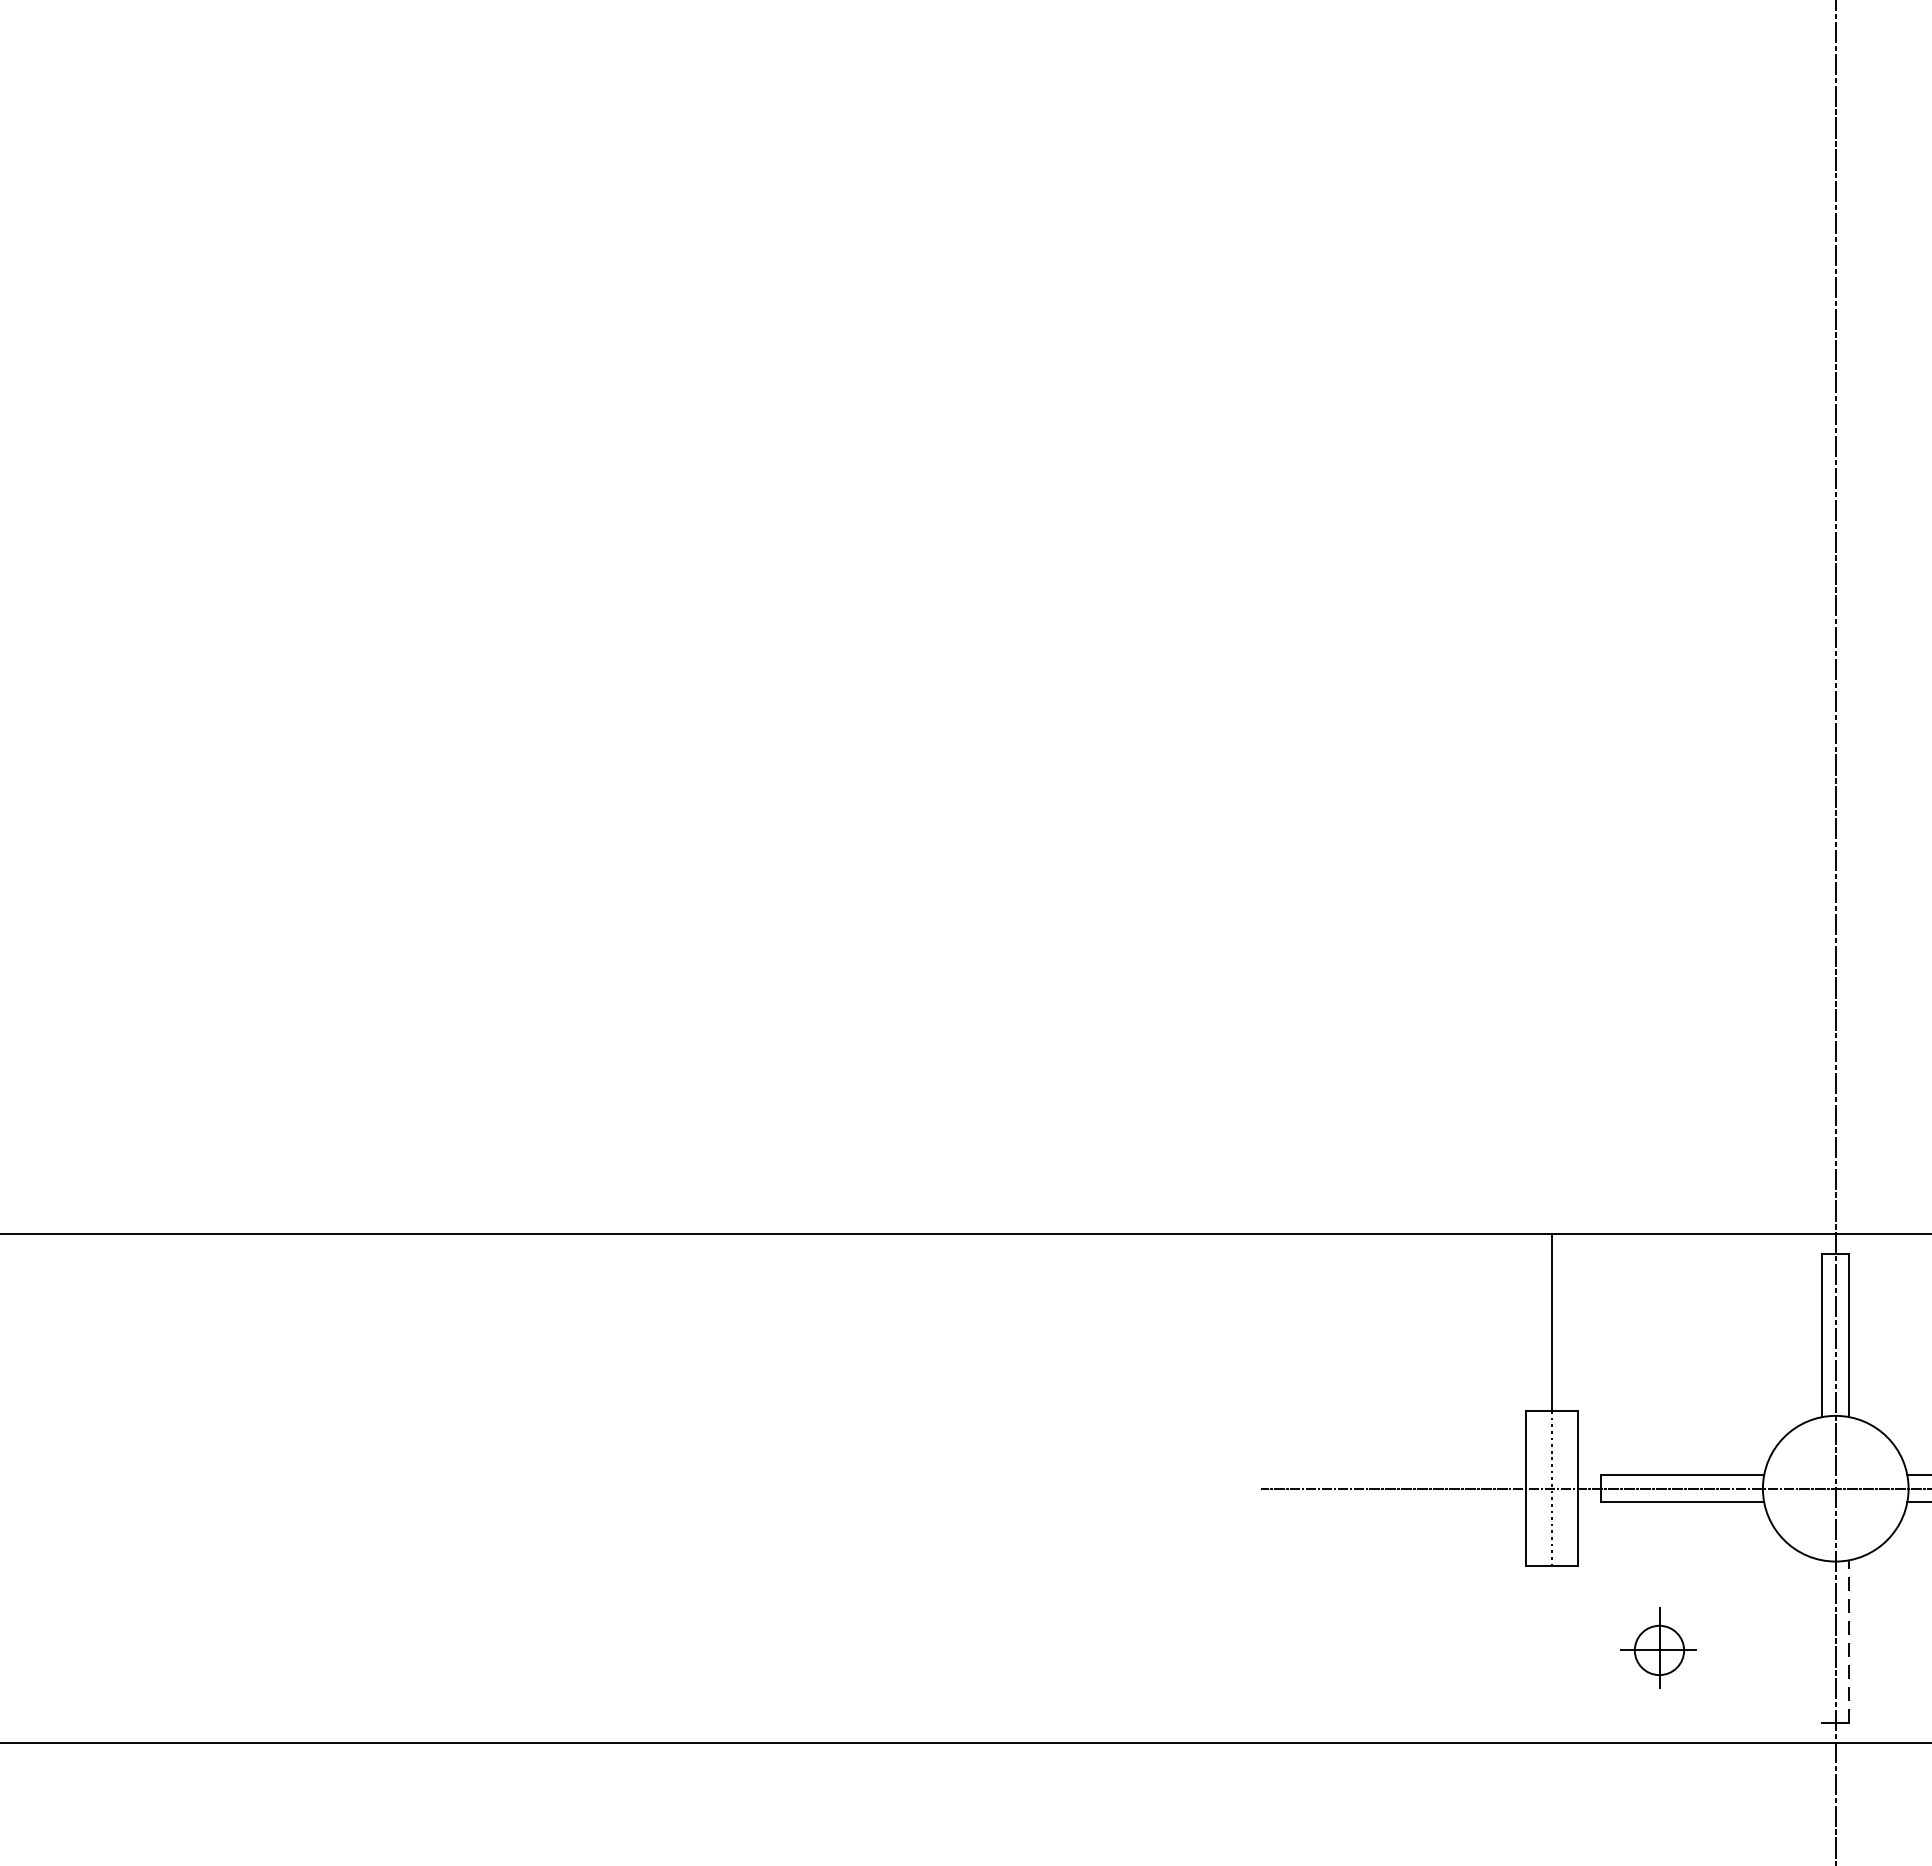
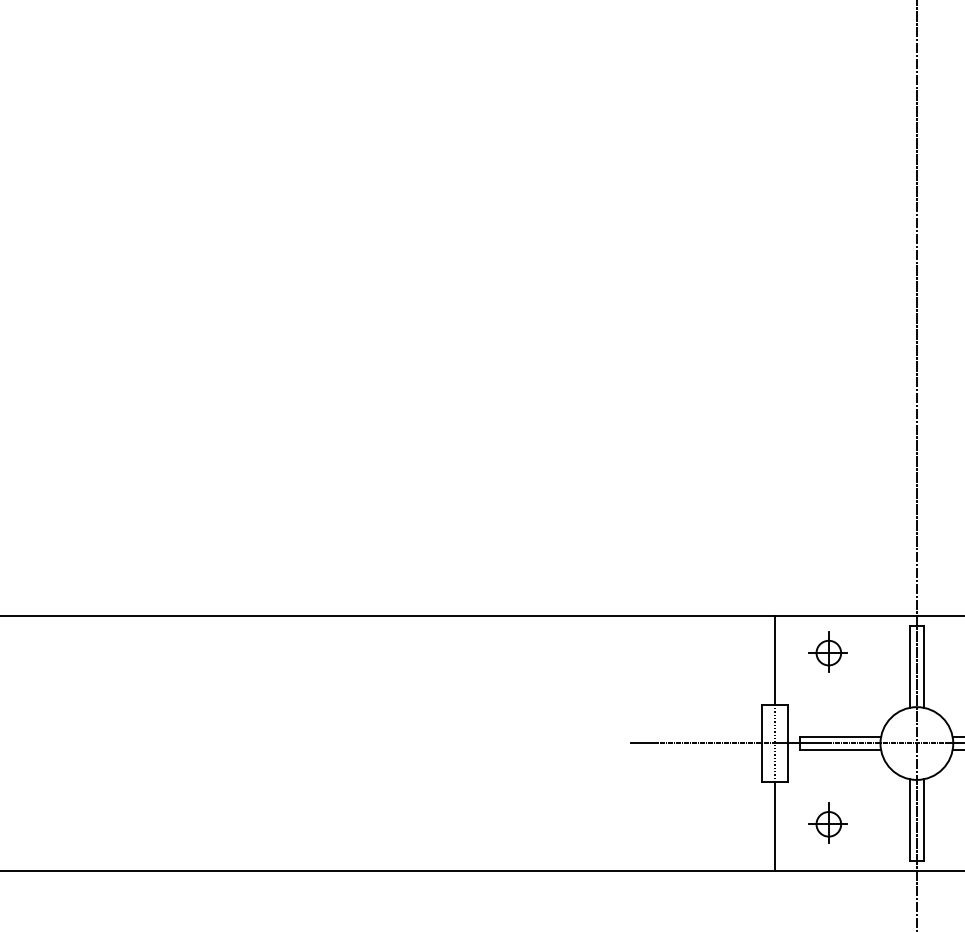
part: (1656, 1304) -> (827, 651), added
line: (1822, 1640) -> (910, 819), added
line: (1849, 1640) -> (923, 819), dashed -> solid
line: (1552, 1654) -> (775, 826), added

